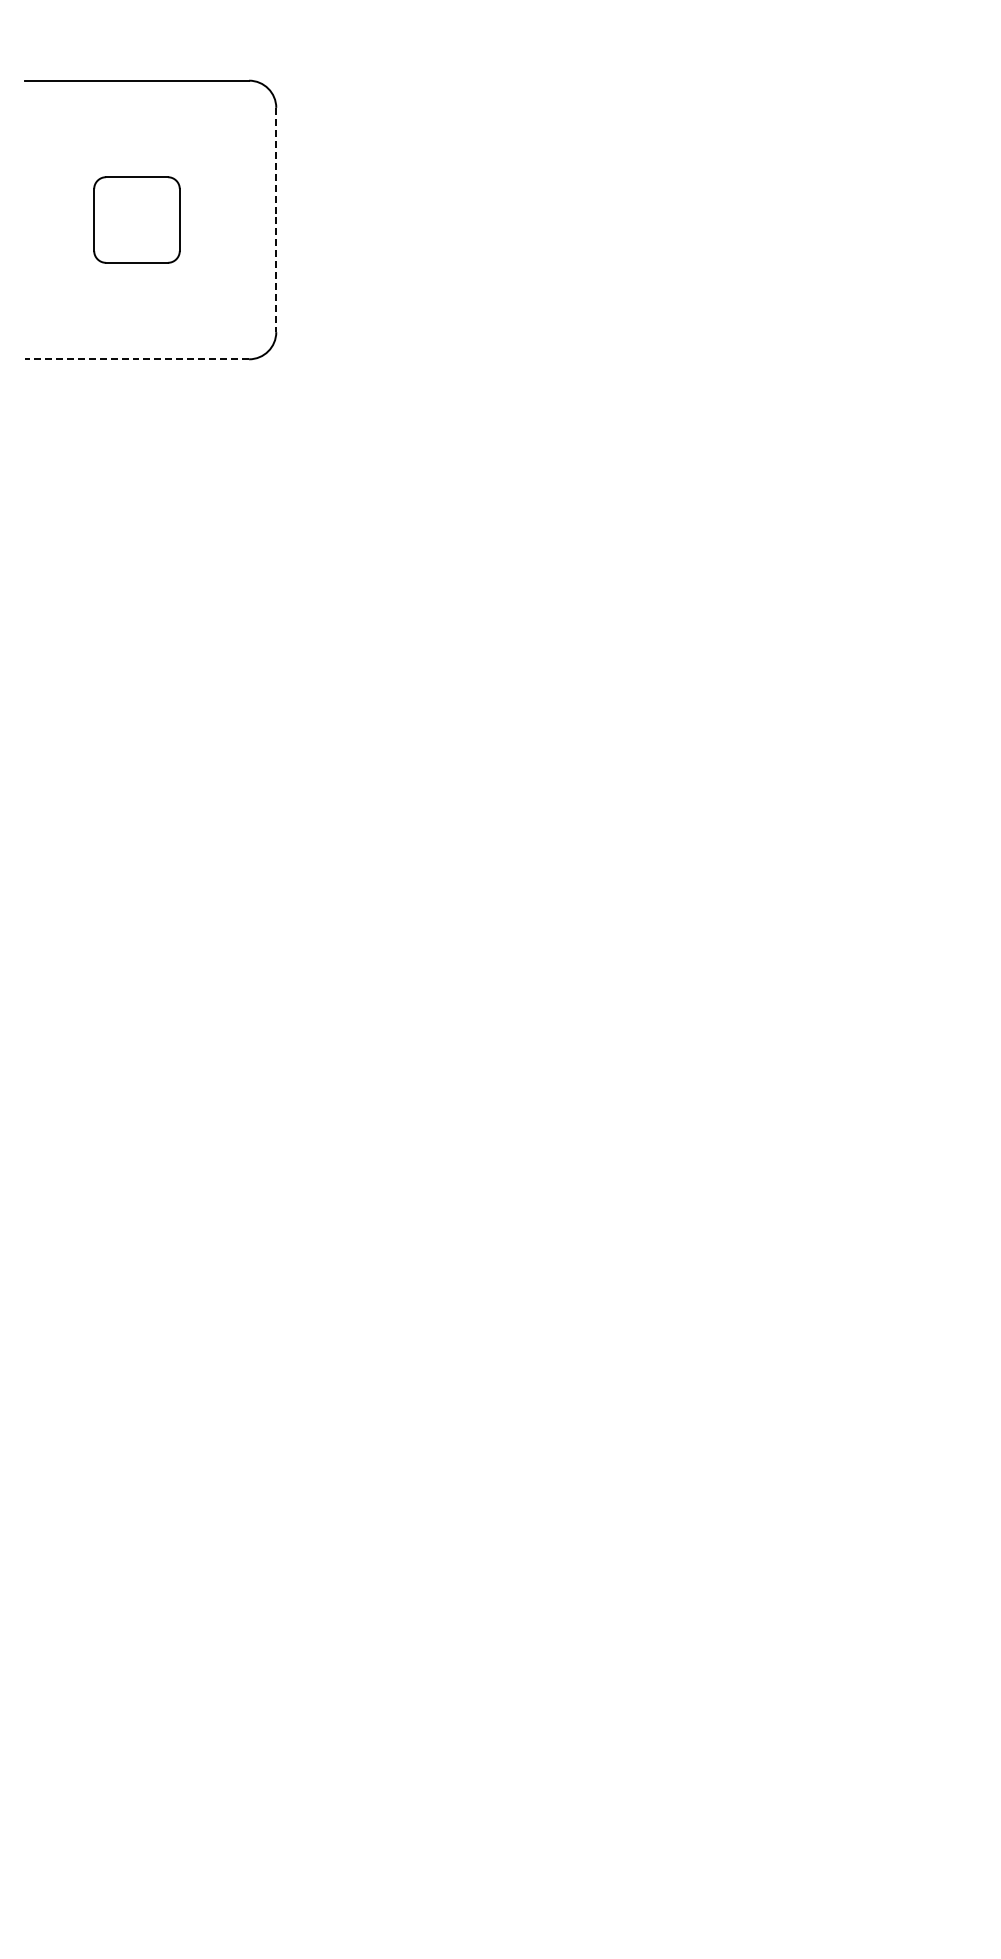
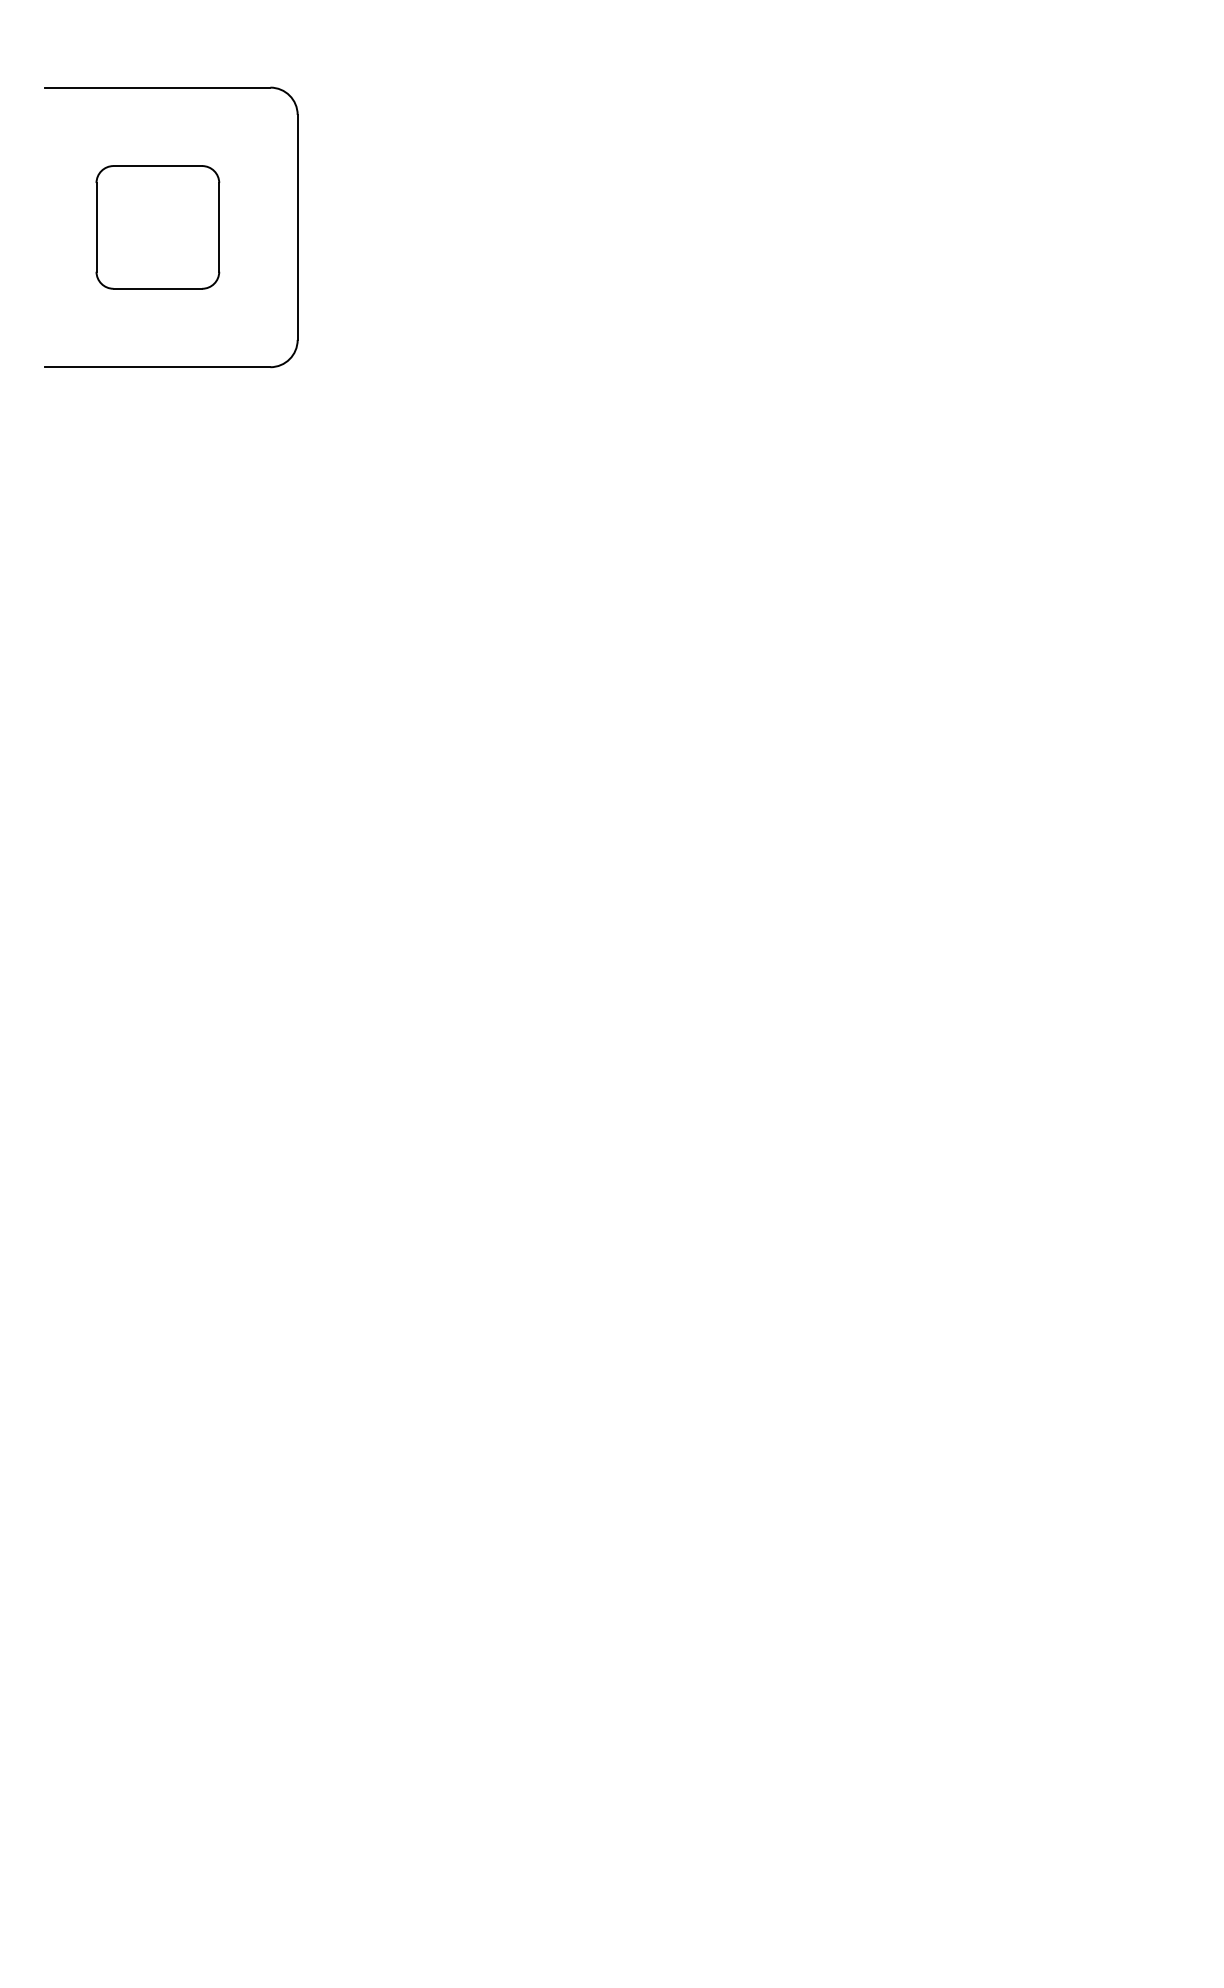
part: (136, 220) -> (157, 227), size x1.43
line: (276, 220) -> (297, 227), dashed -> solid
line: (136, 359) -> (157, 367), dashed -> solid

